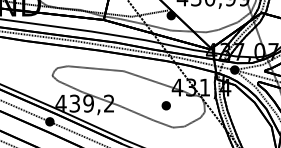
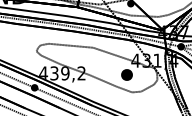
part: (165, 105) -> (126, 74), size x1.6

